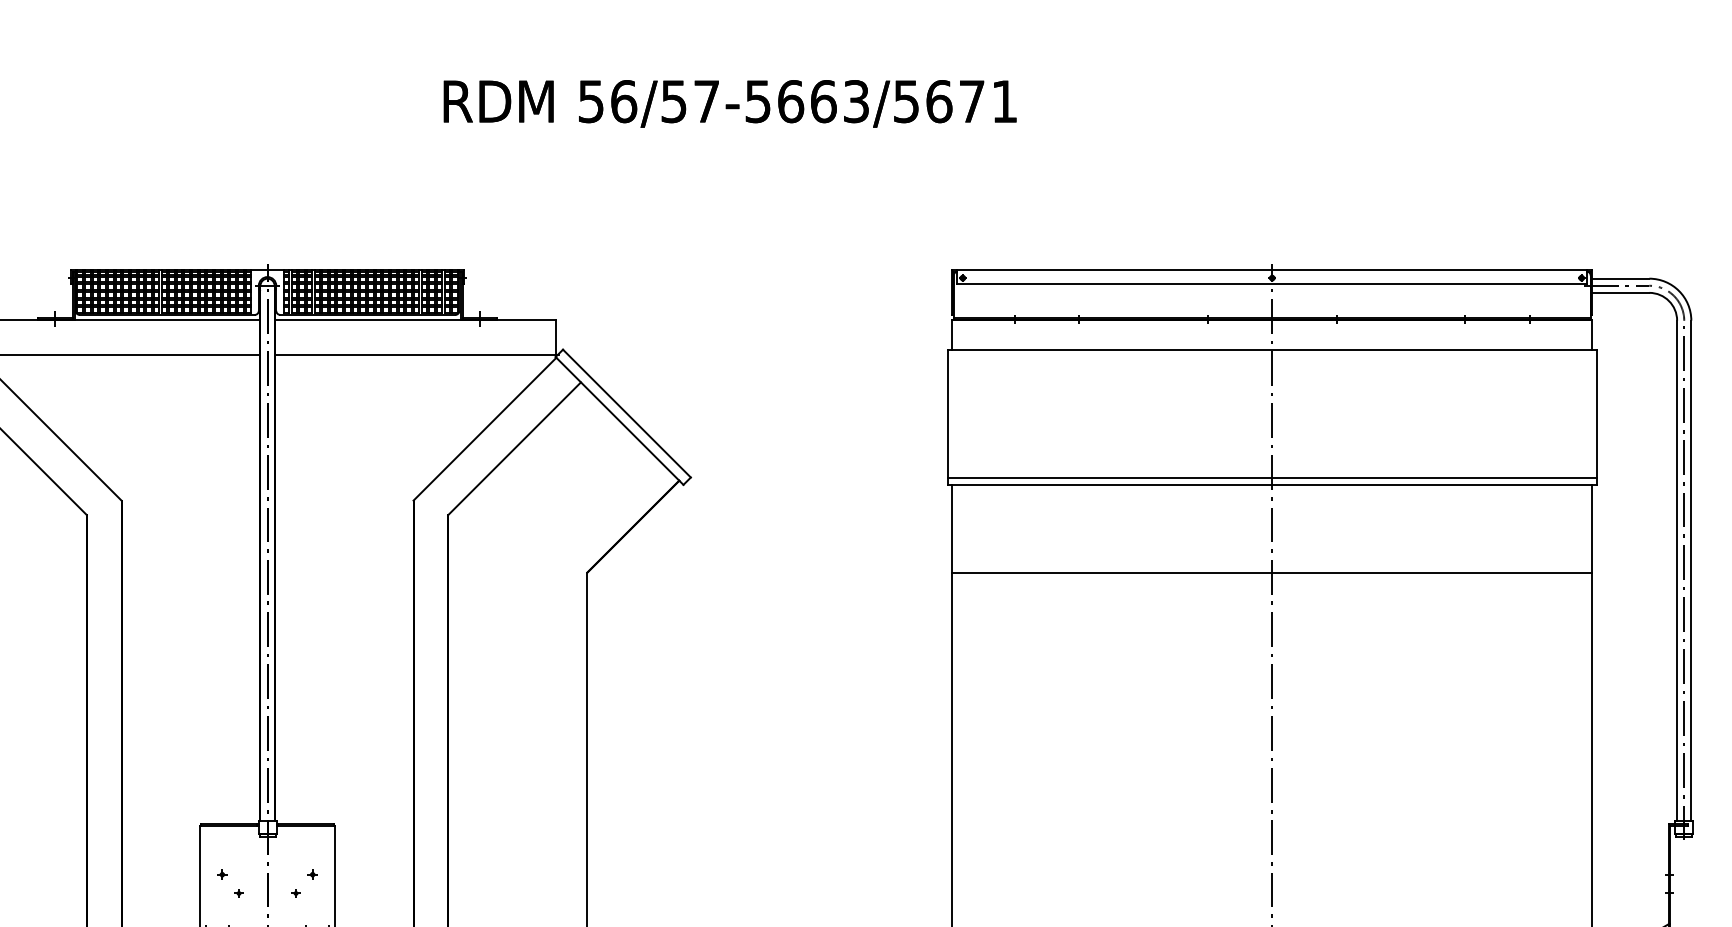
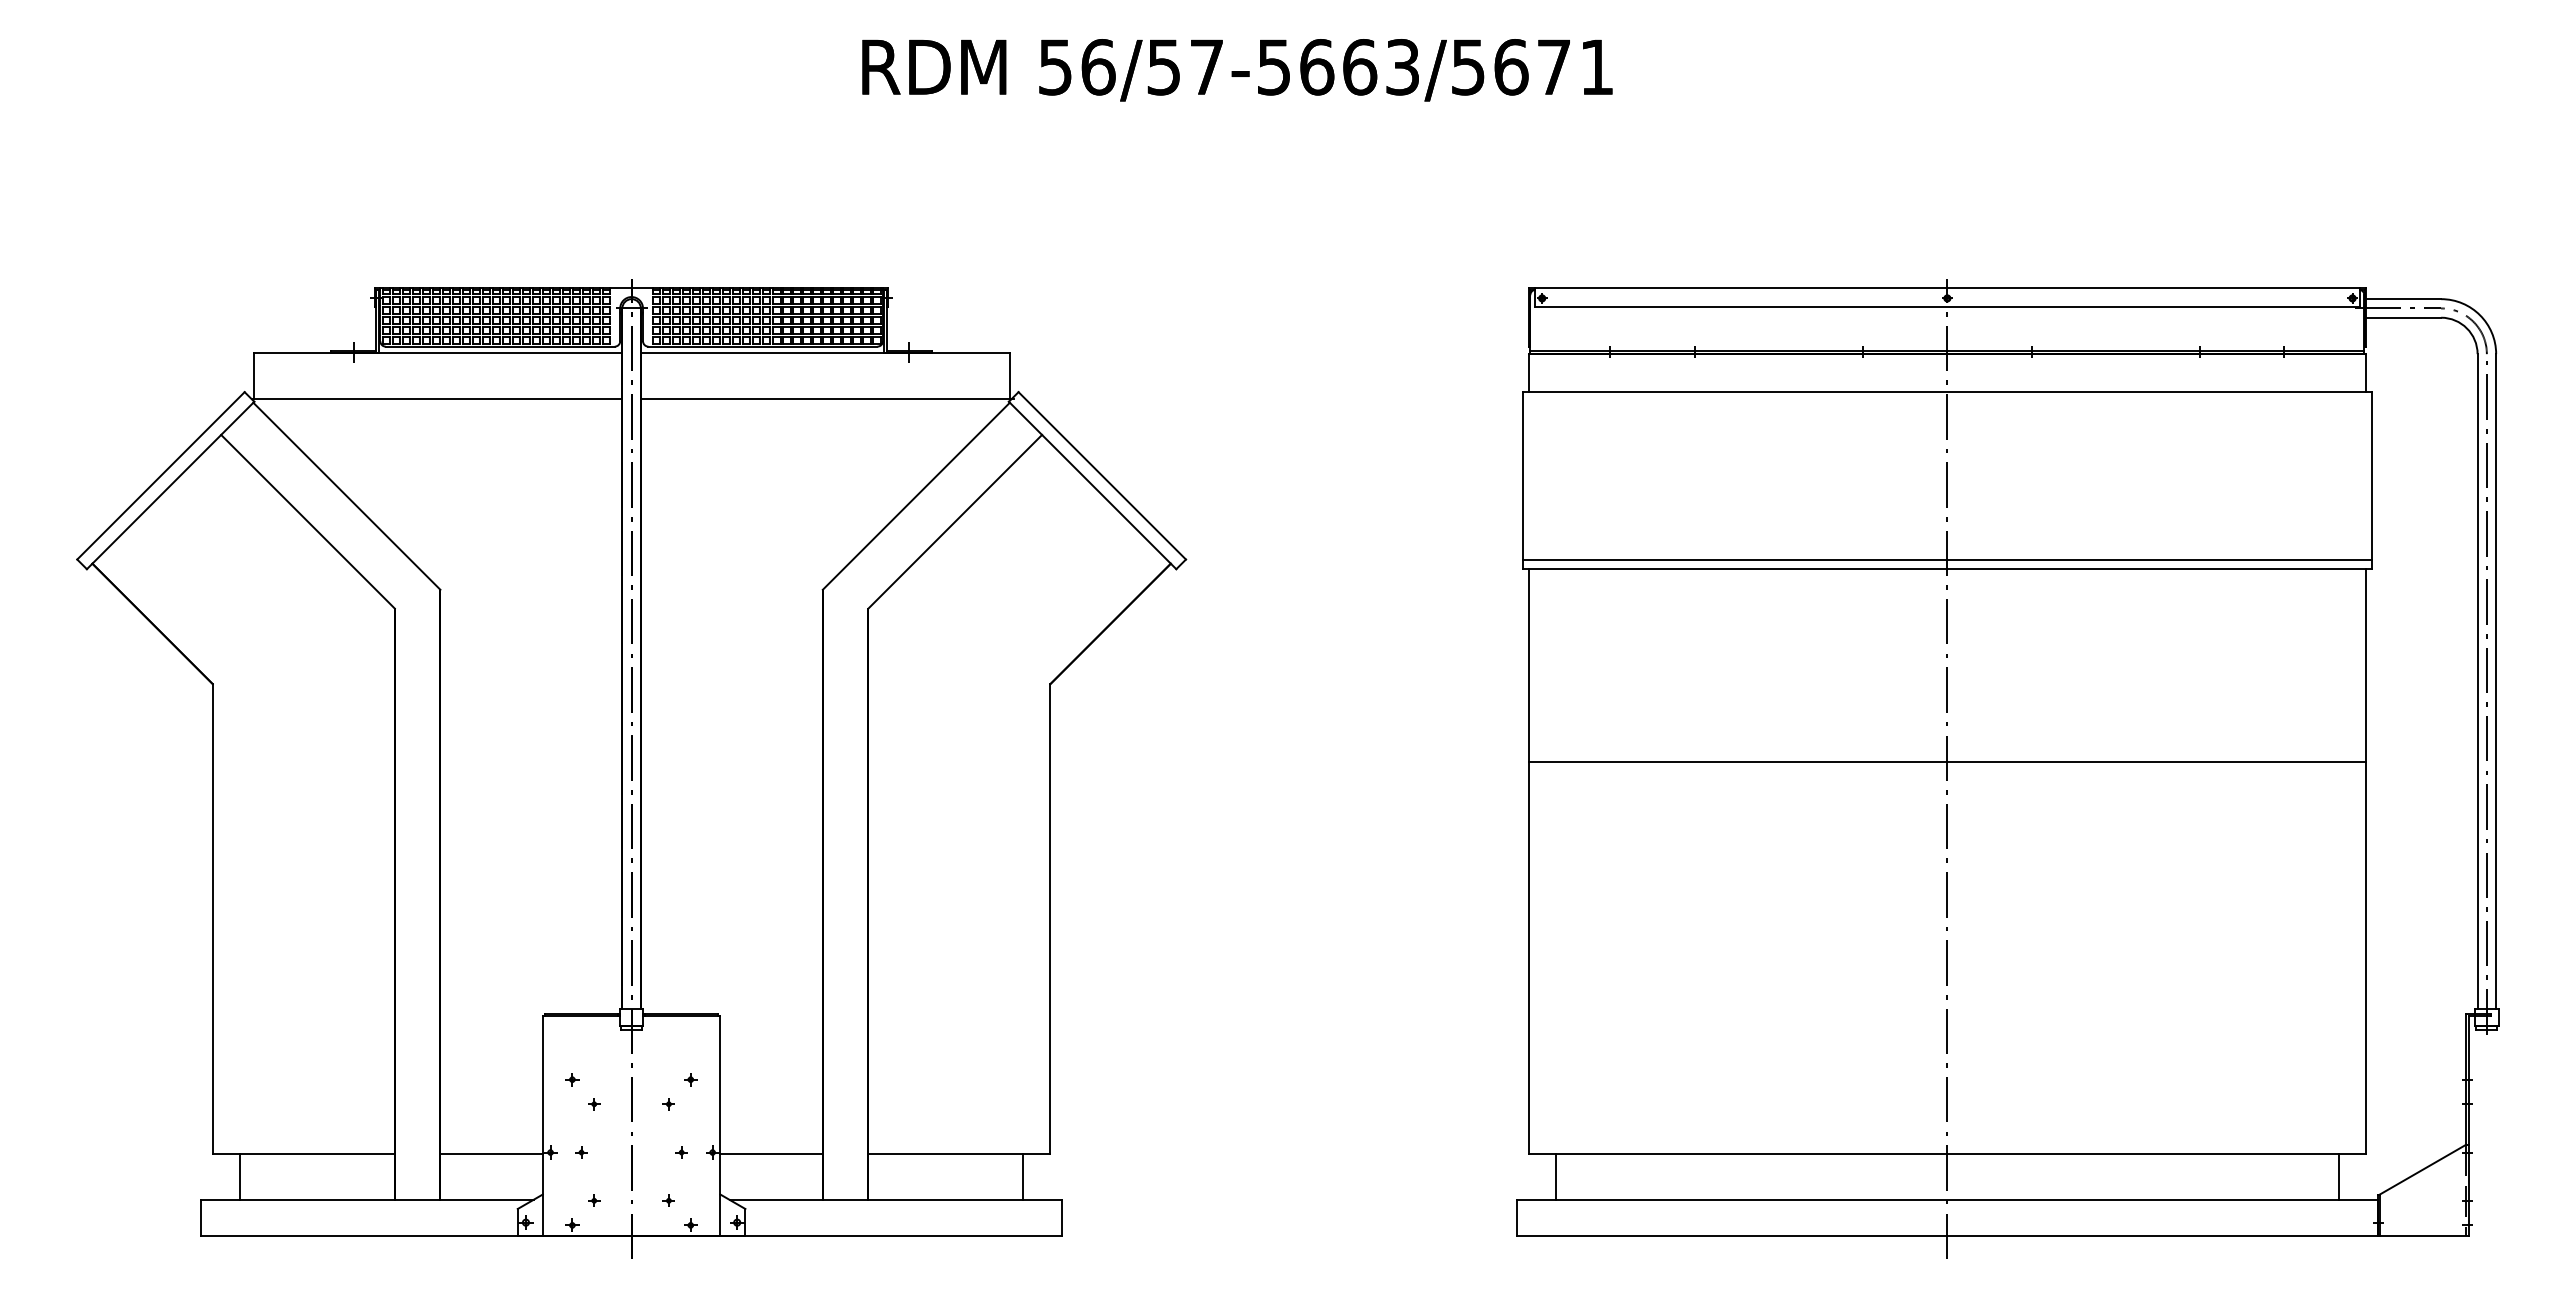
line: (1272, 572) -> (1947, 762), moved

